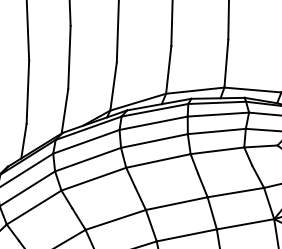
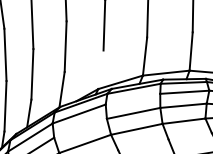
line: (113, 86) -> (100, 69), removed
line: (153, 122) -> (132, 98), removed
line: (88, 159) -> (80, 128), removed

